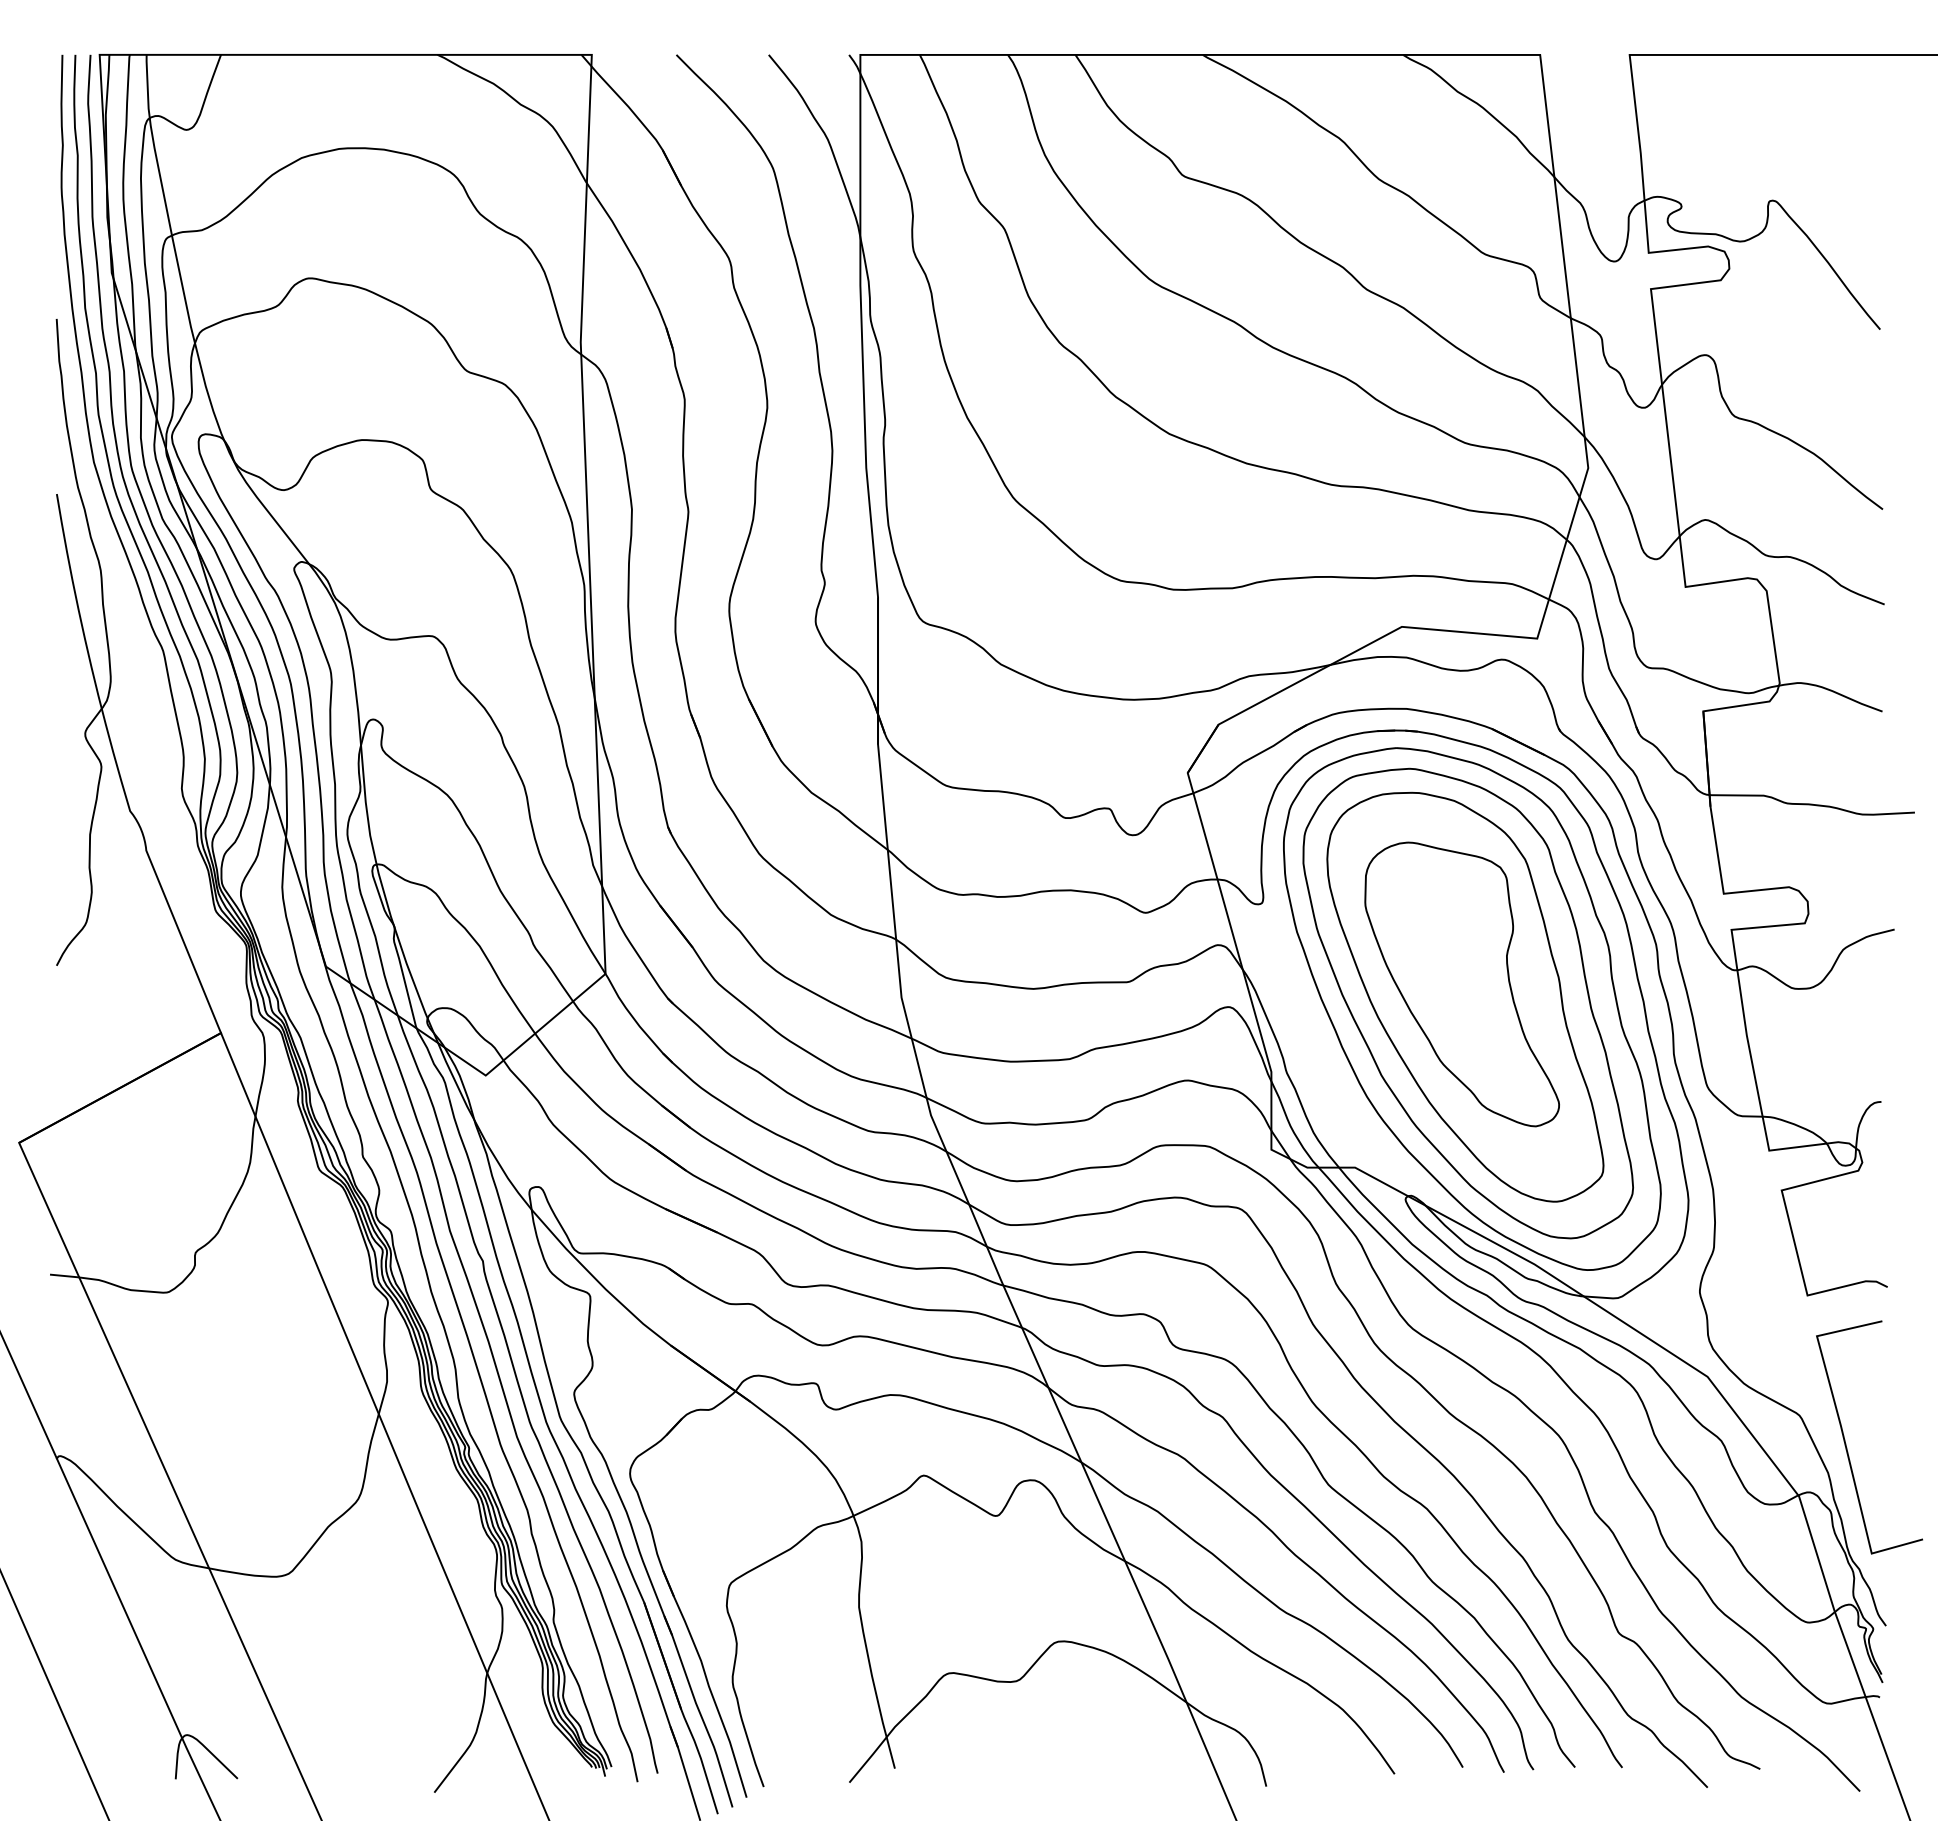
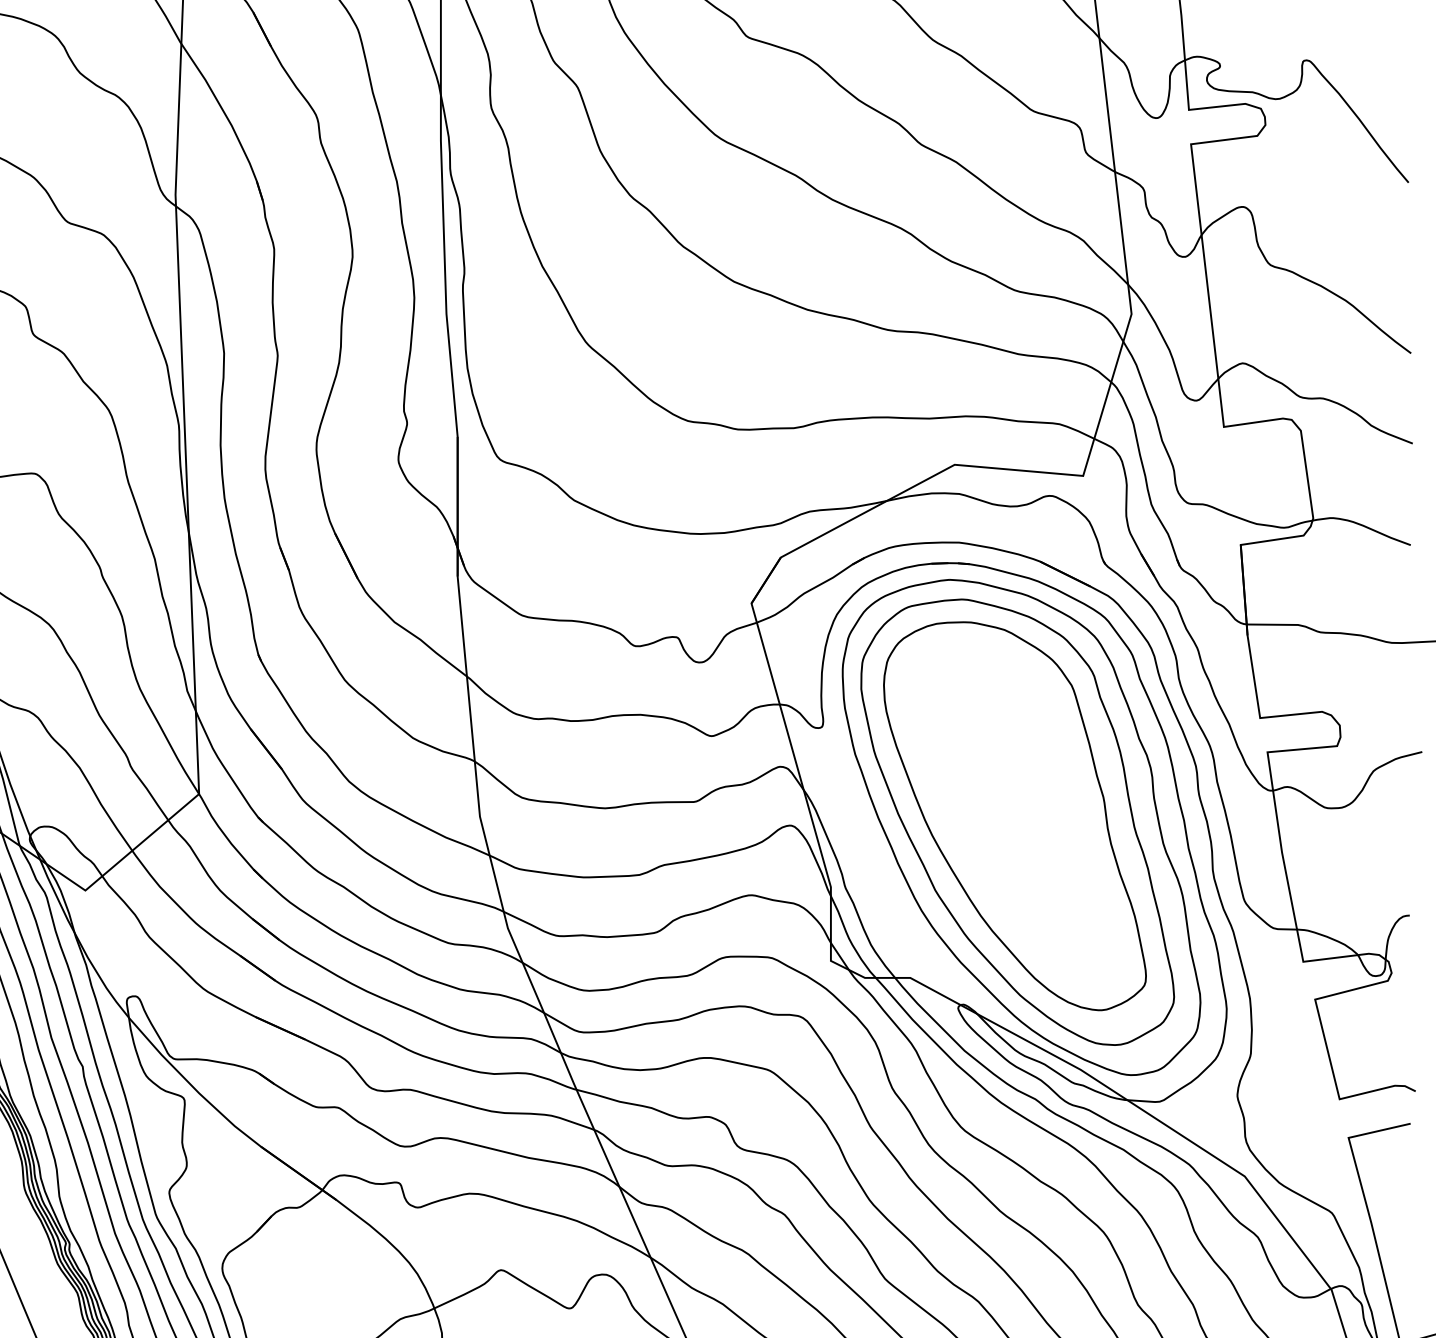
part: (1461, 984) -> (1011, 804), removed

